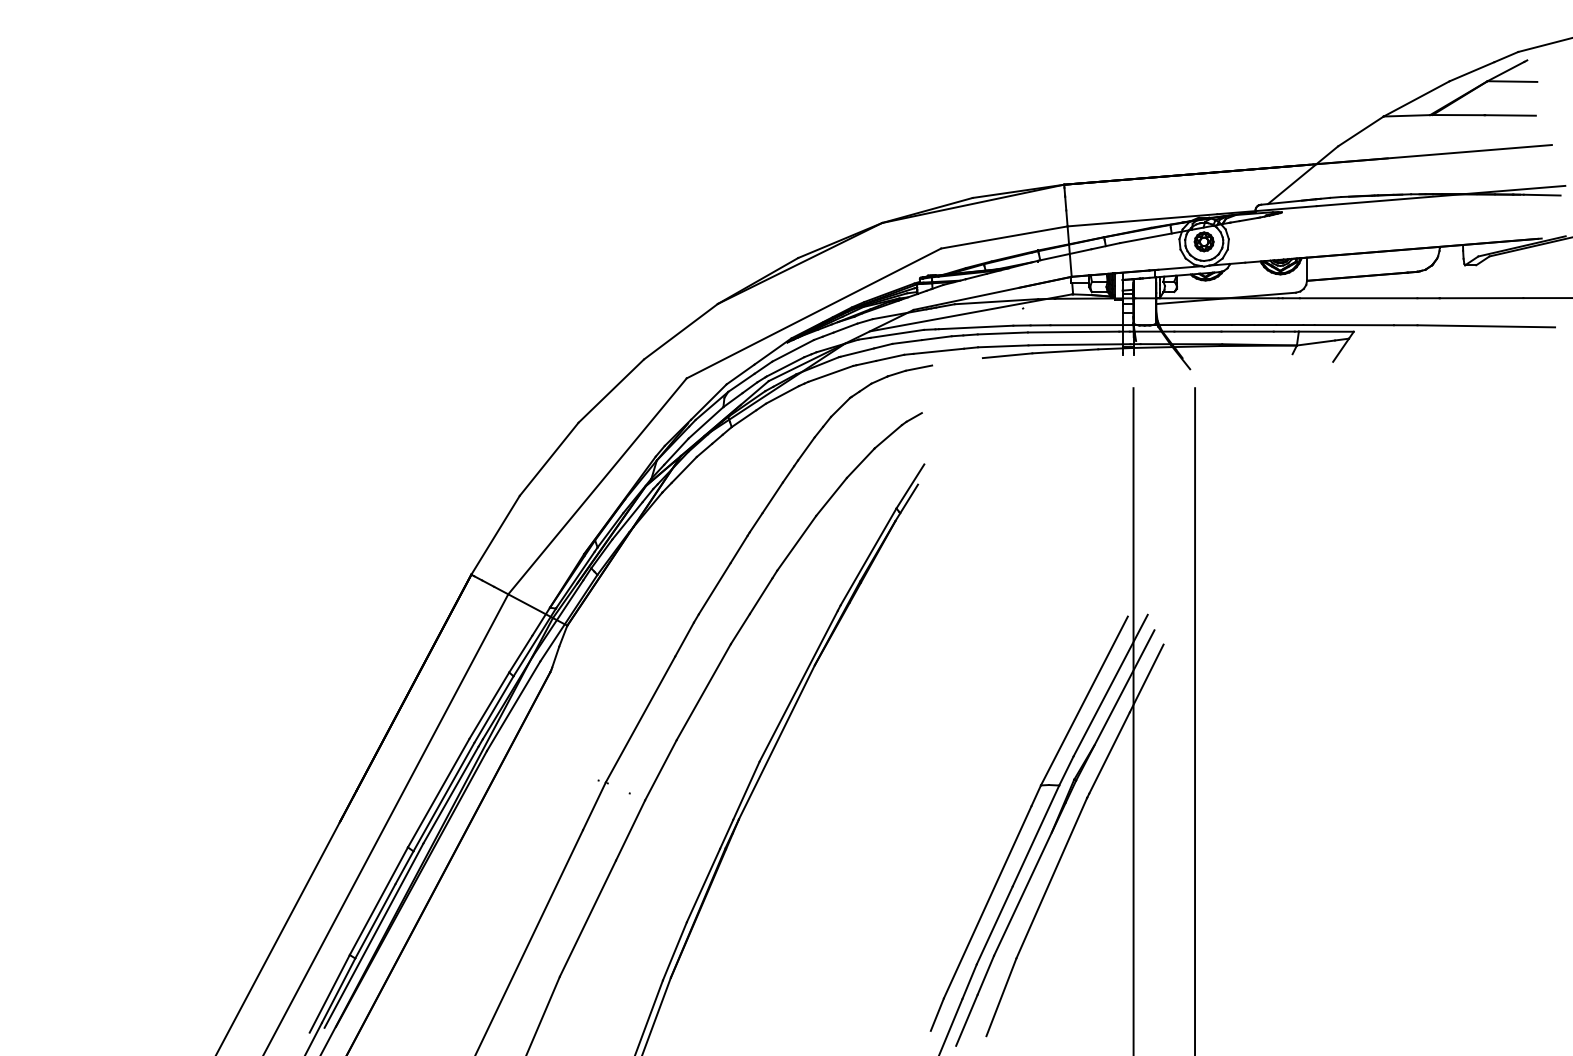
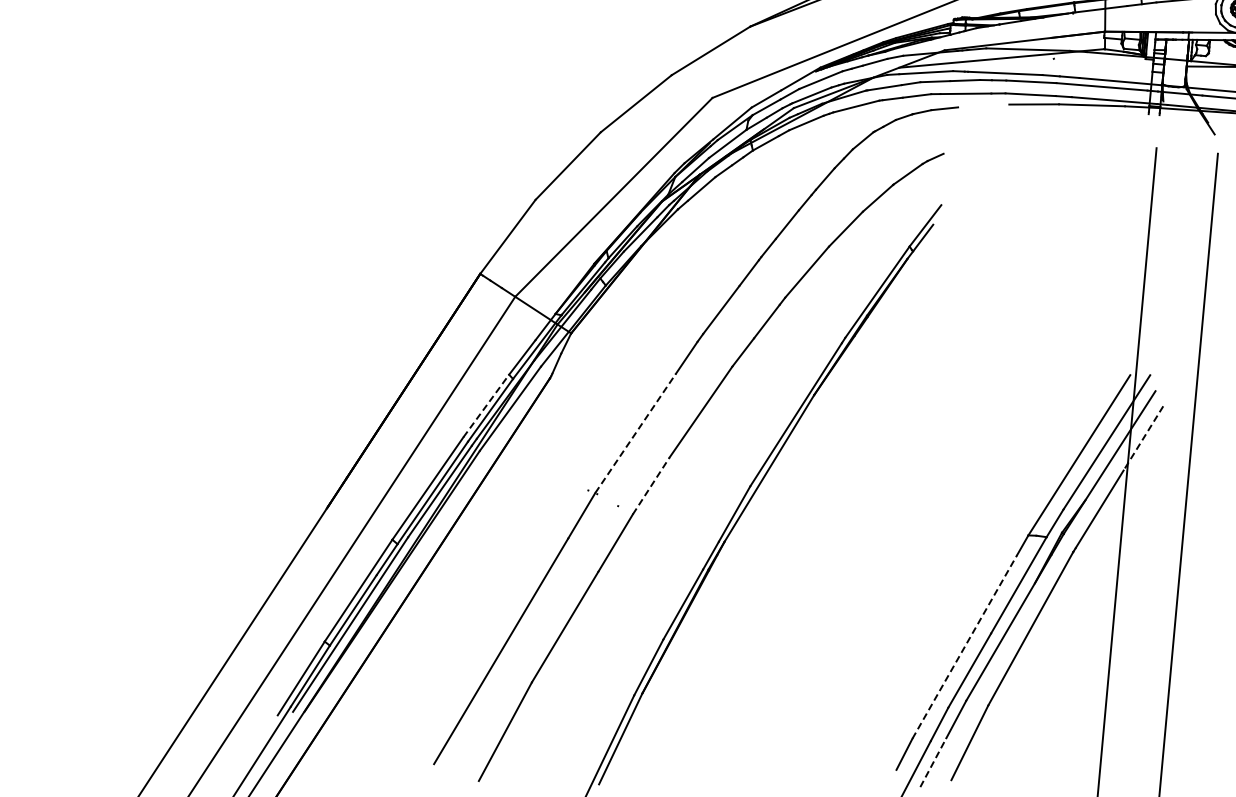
line: (1146, 678) -> (1143, 438), solid -> dashed
line: (489, 705) -> (486, 405), solid -> dashed
line: (640, 719) -> (635, 433), solid -> dashed
line: (661, 769) -> (651, 485), solid -> dashed
line: (987, 902) -> (964, 647), solid -> dashed
line: (966, 1020) -> (932, 762), solid -> dashed

